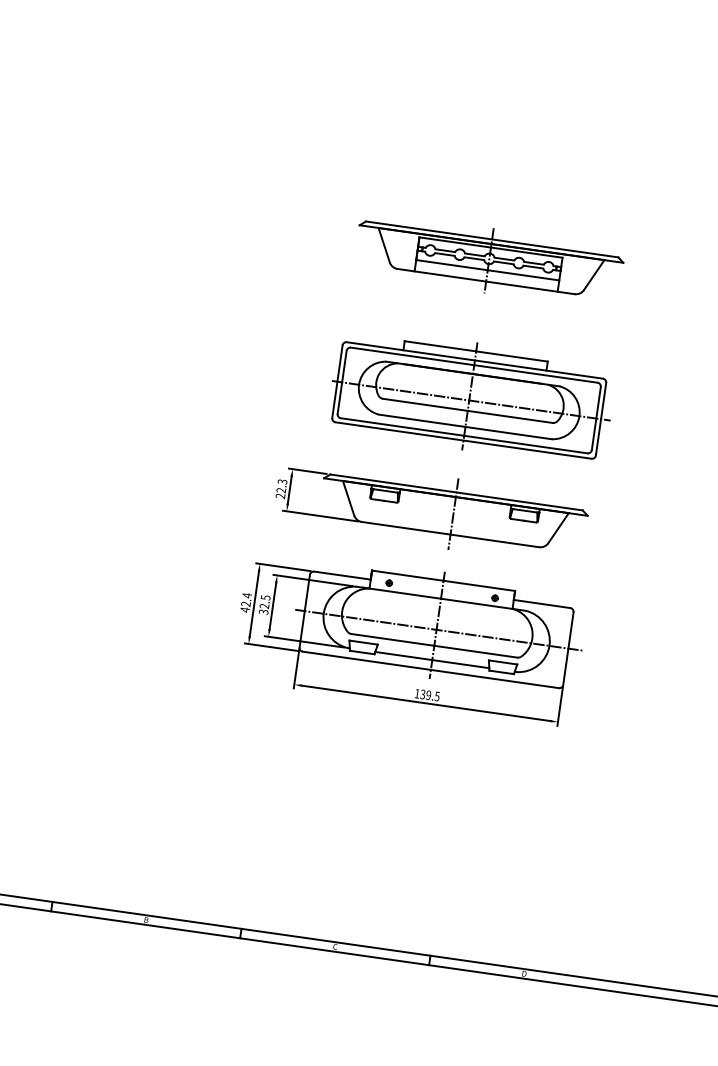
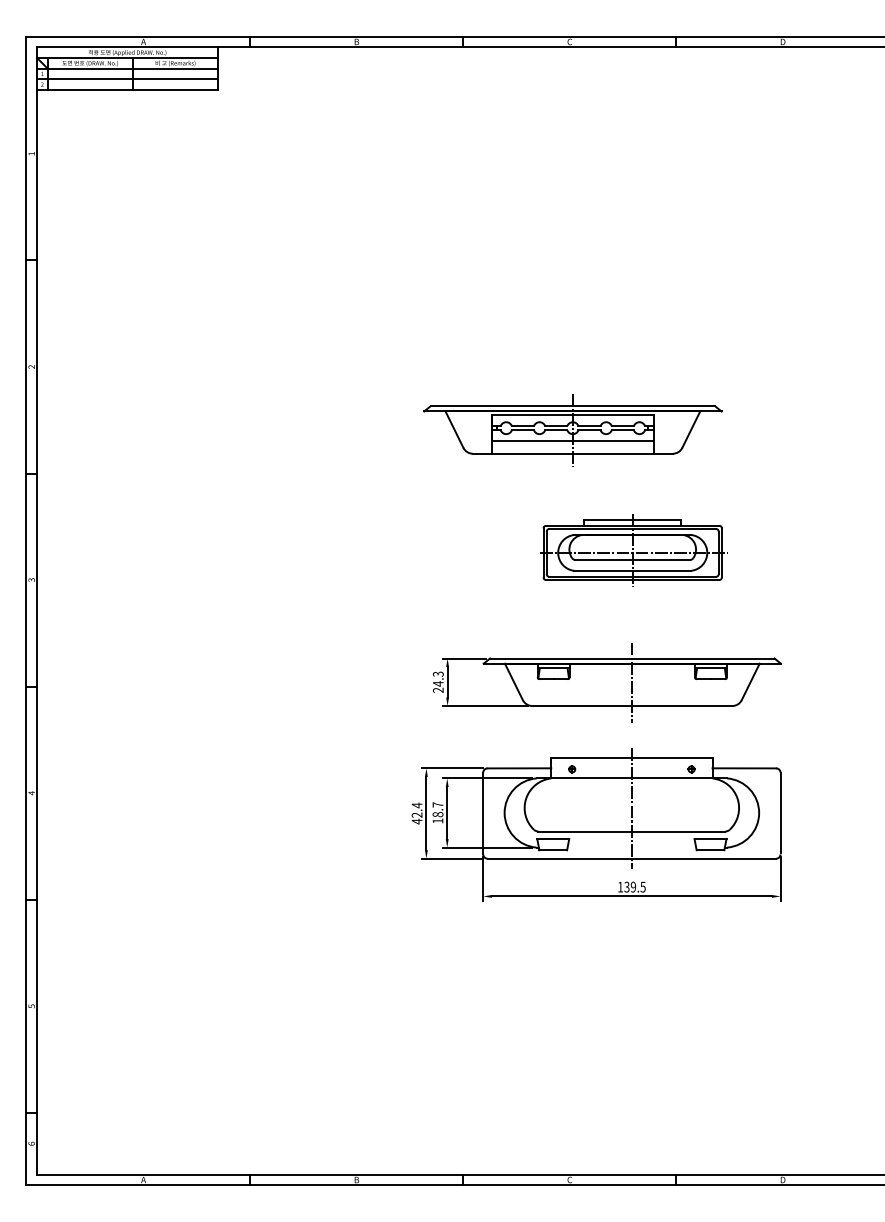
part: (488, 260) -> (572, 430), moved
part: (471, 395) -> (633, 549), size x0.6
text: (280, 490) -> (437, 683), 22.3 -> 24.3
text: (264, 604) -> (437, 812), 32.5 -> 18.7
line: (438, 630) -> (634, 813), removed
line: (431, 659) -> (631, 847), removed

